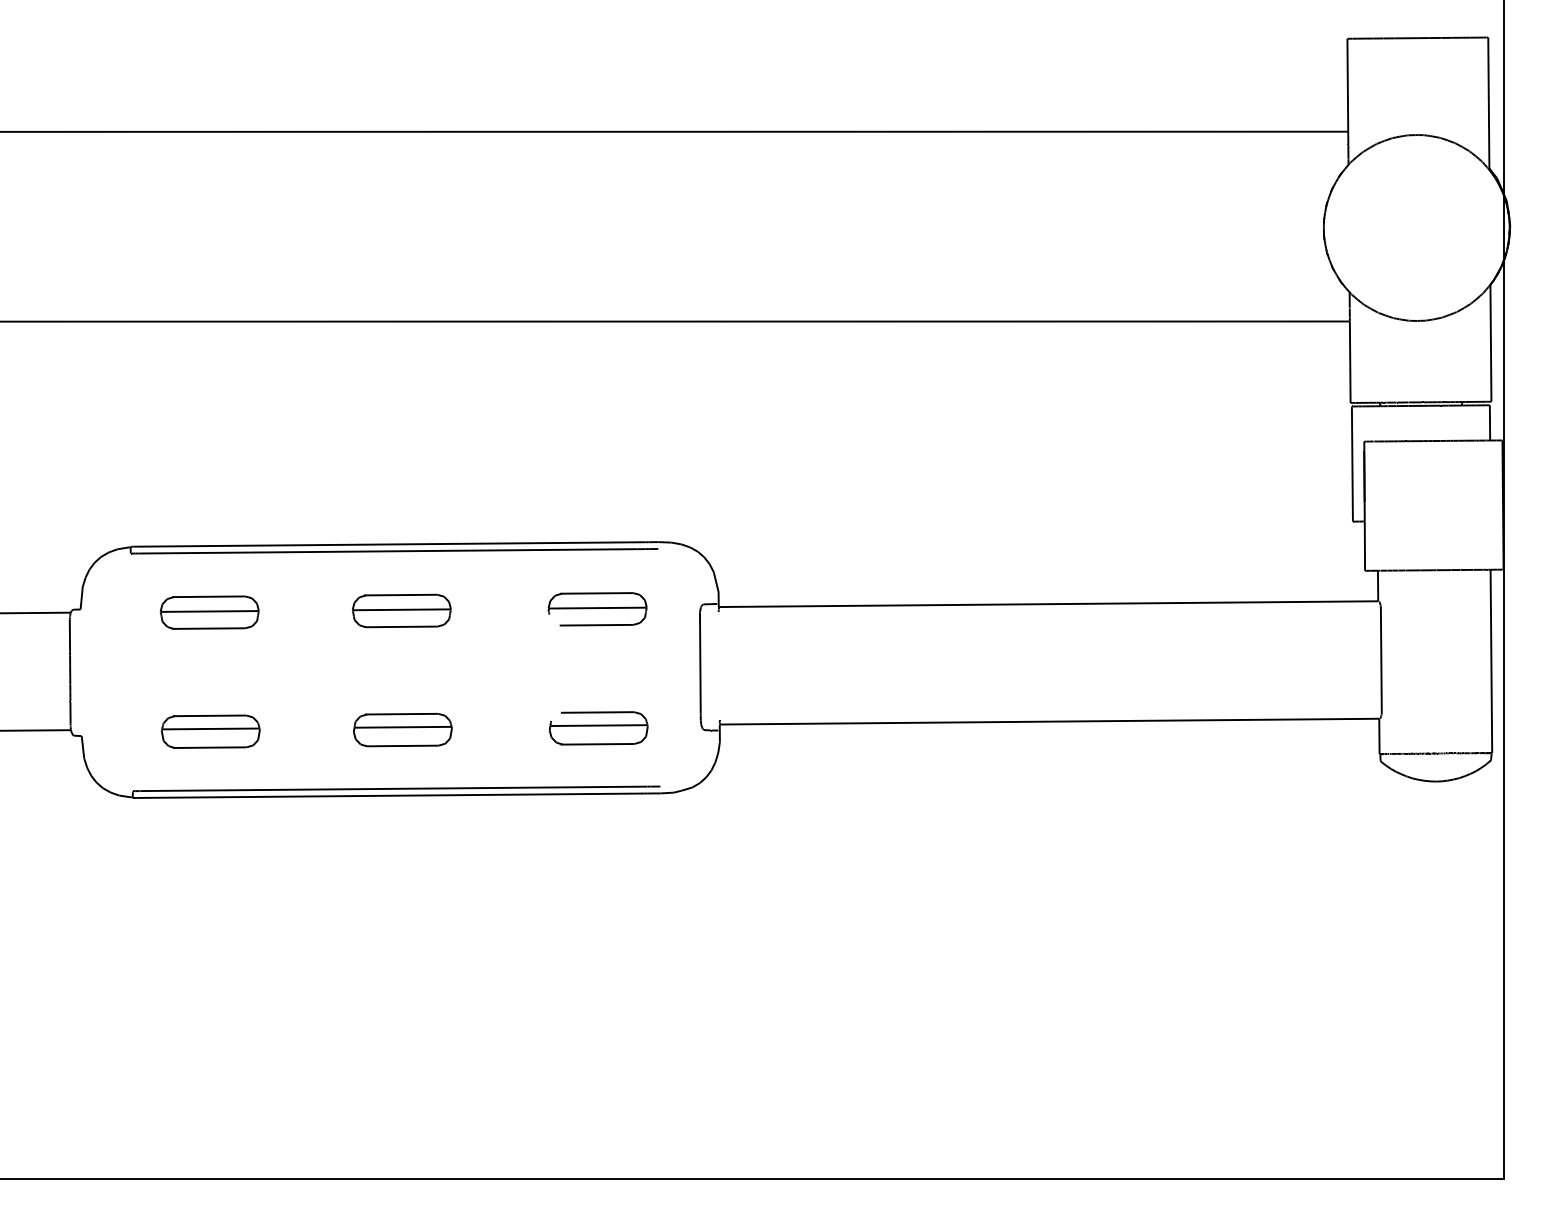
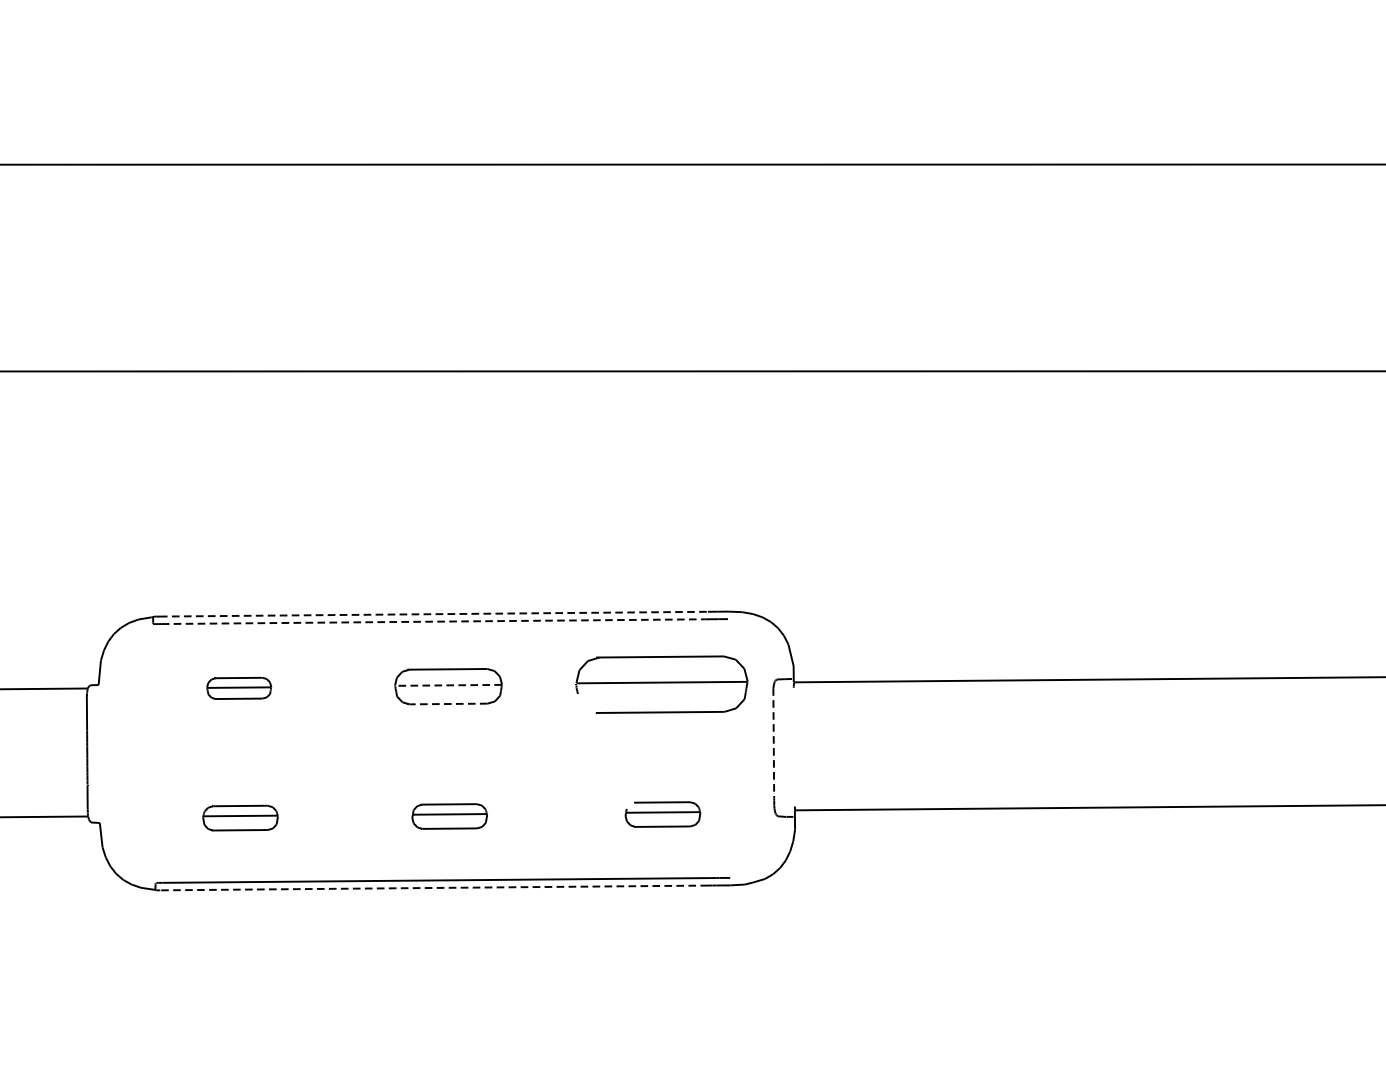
line: (388, 544) -> (434, 614), solid -> dashed
line: (388, 551) -> (434, 621), solid -> dashed
line: (401, 609) -> (448, 685), solid -> dashed
part: (597, 609) -> (661, 685), size x1.6
part: (209, 612) -> (239, 688), size x0.6
line: (401, 626) -> (448, 703), solid -> dashed
line: (700, 663) -> (773, 743), solid -> dashed
part: (598, 728) -> (662, 814), size x0.7
part: (402, 730) -> (449, 816), size x0.7
part: (210, 731) -> (240, 817), size x0.7
line: (388, 795) -> (434, 887), solid -> dashed

